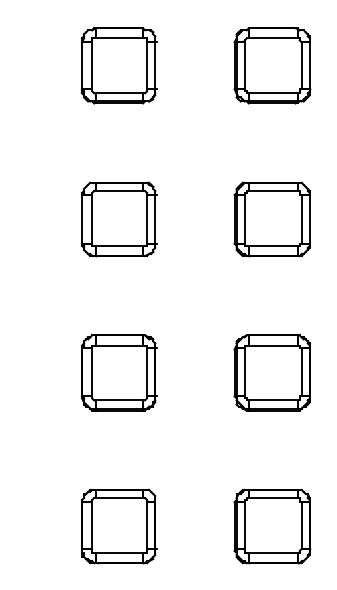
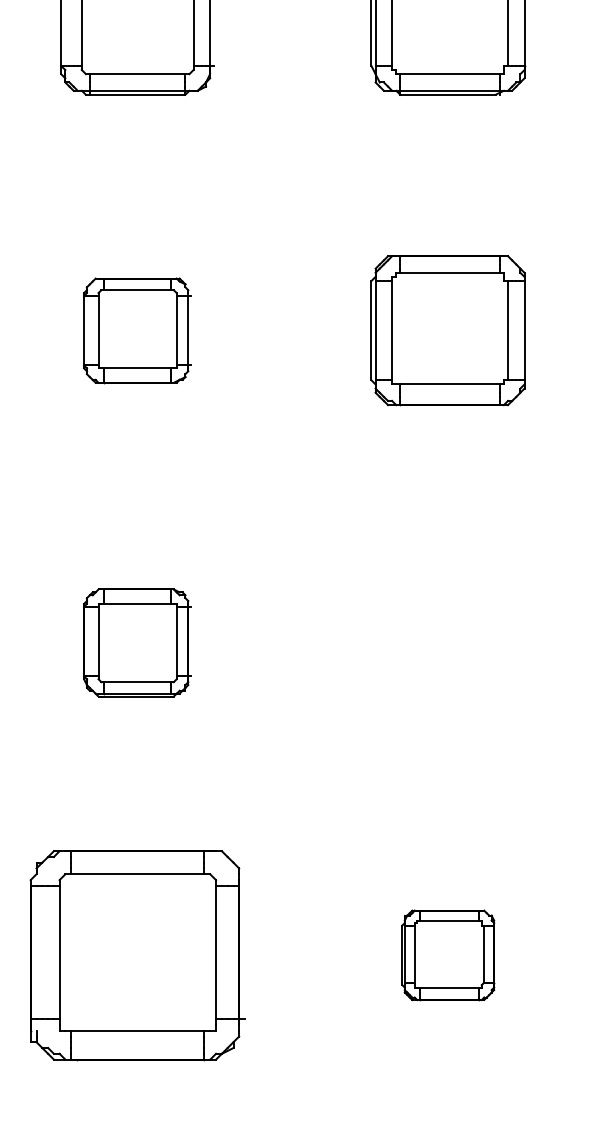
part: (119, 219) -> (137, 330), size x0.7
part: (119, 372) -> (137, 642), size x0.7
part: (271, 372) -> (446, 642), removed
part: (119, 526) -> (137, 955), size x1.4
part: (272, 526) -> (448, 955), size x0.6

